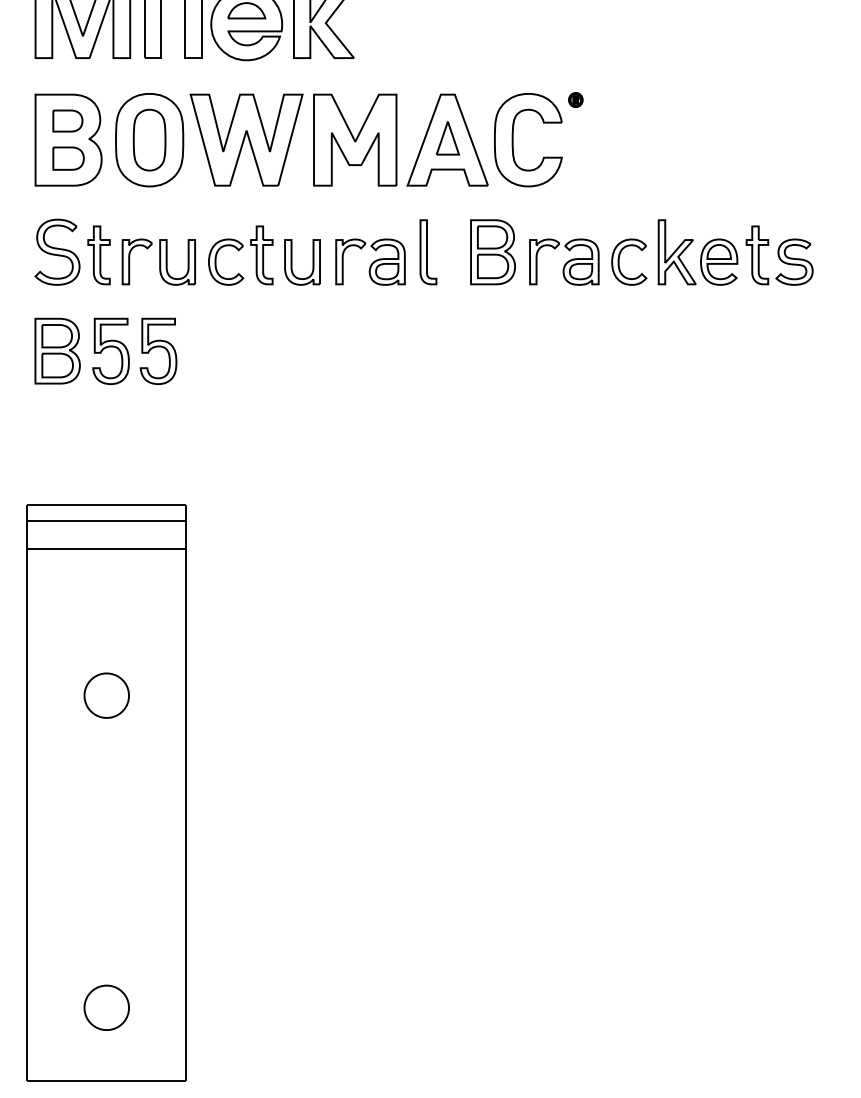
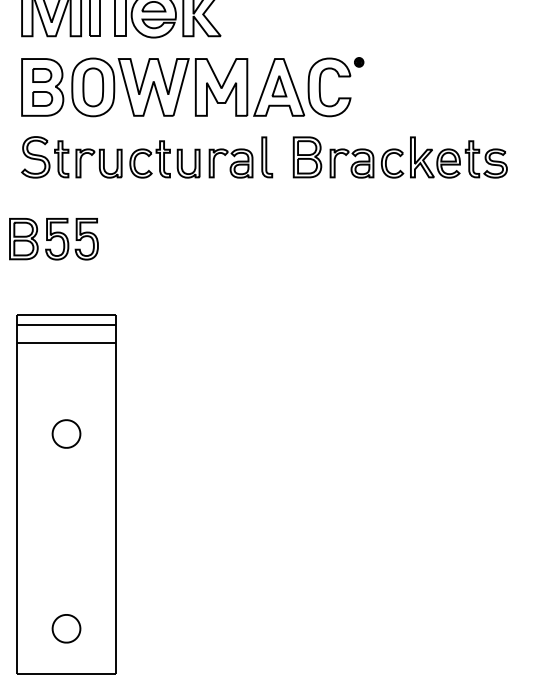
part: (105, 351) -> (53, 239), moved

